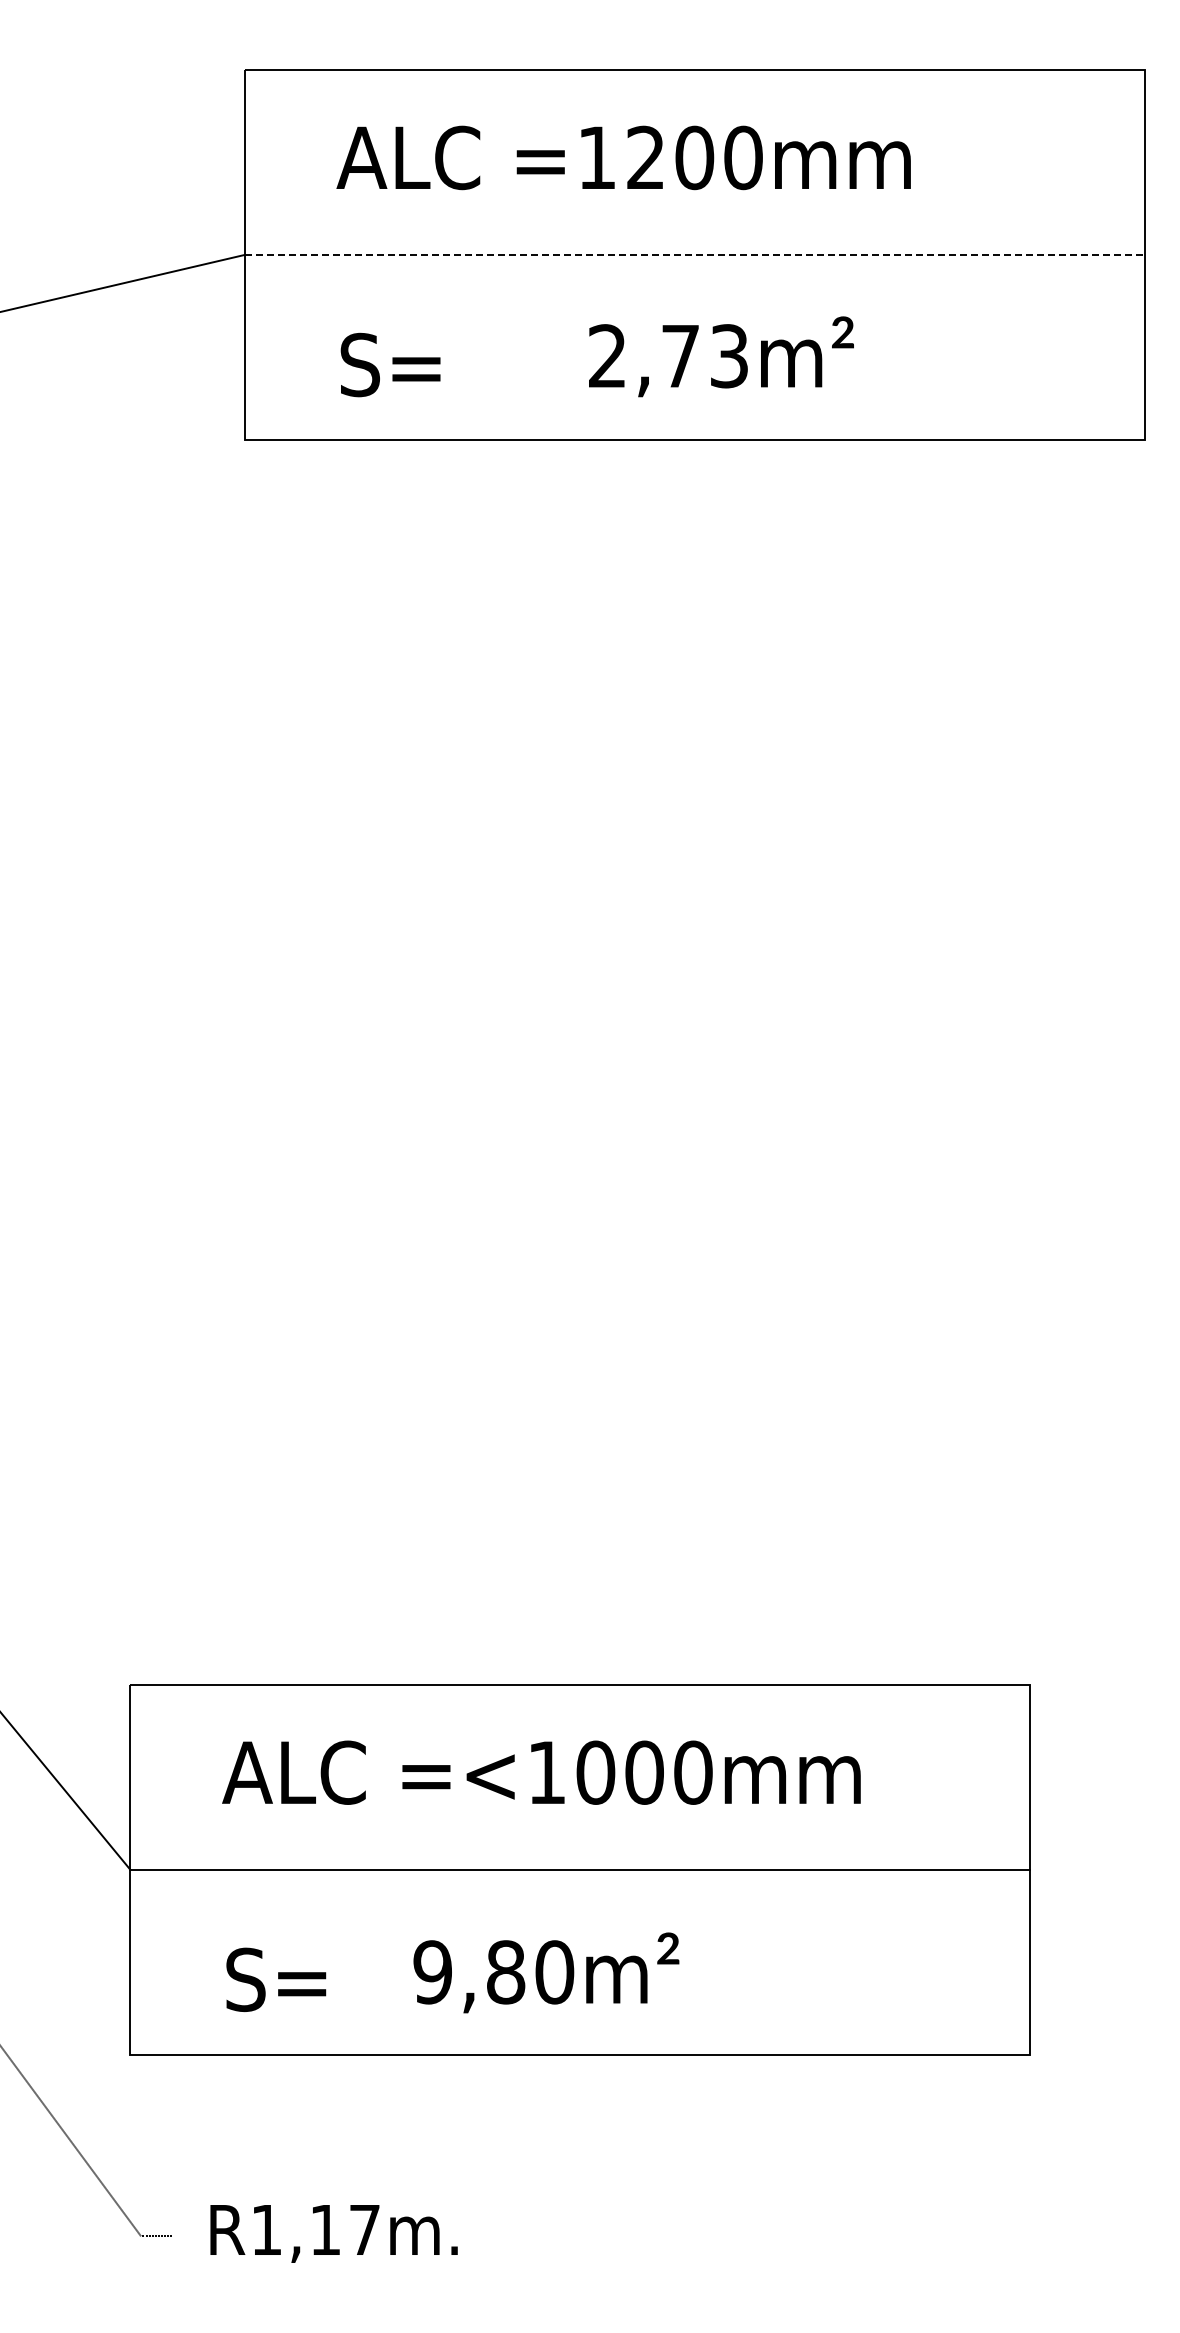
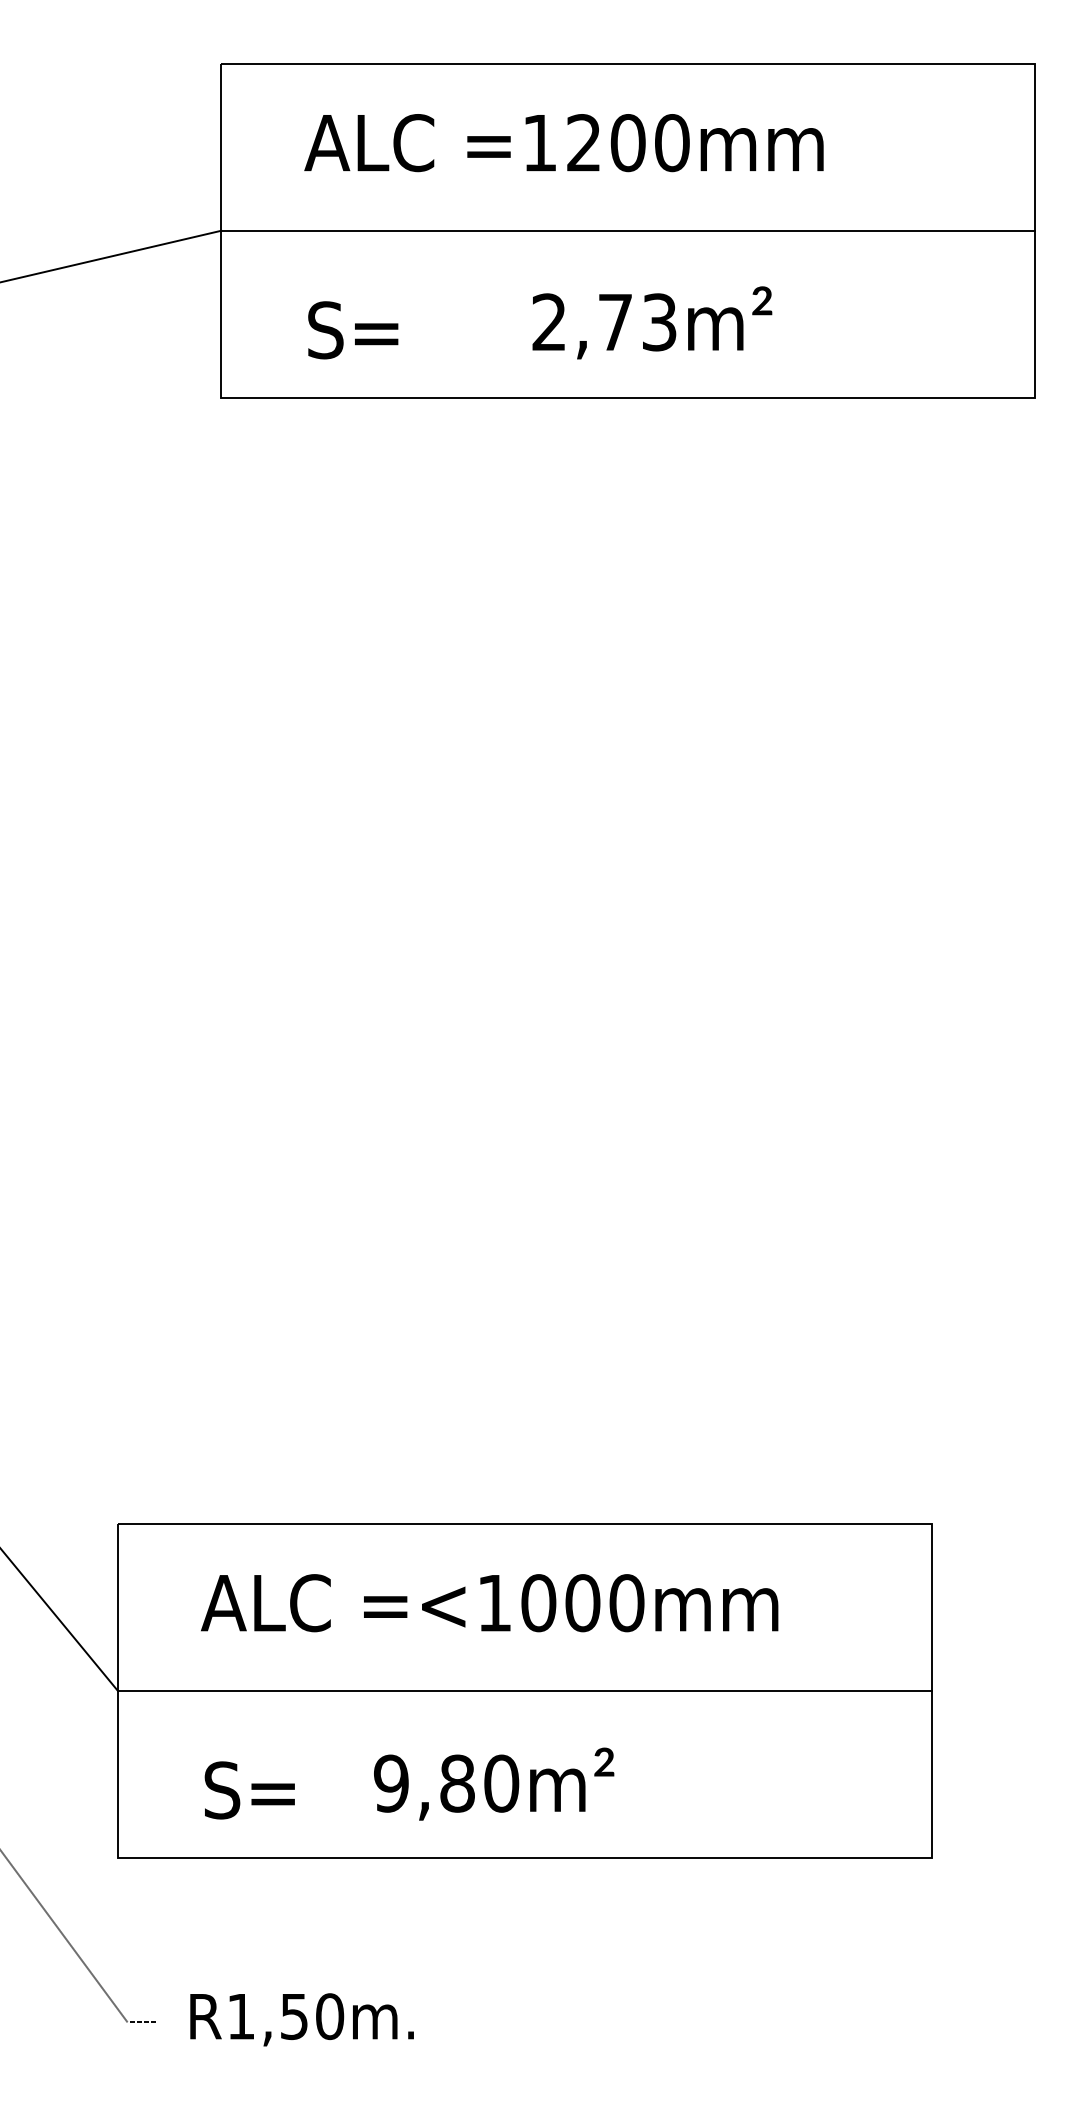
line: (694, 254) -> (627, 230), dashed -> solid
text: (345, 2229) -> (312, 2016), R1,17m. -> R1,50m.

